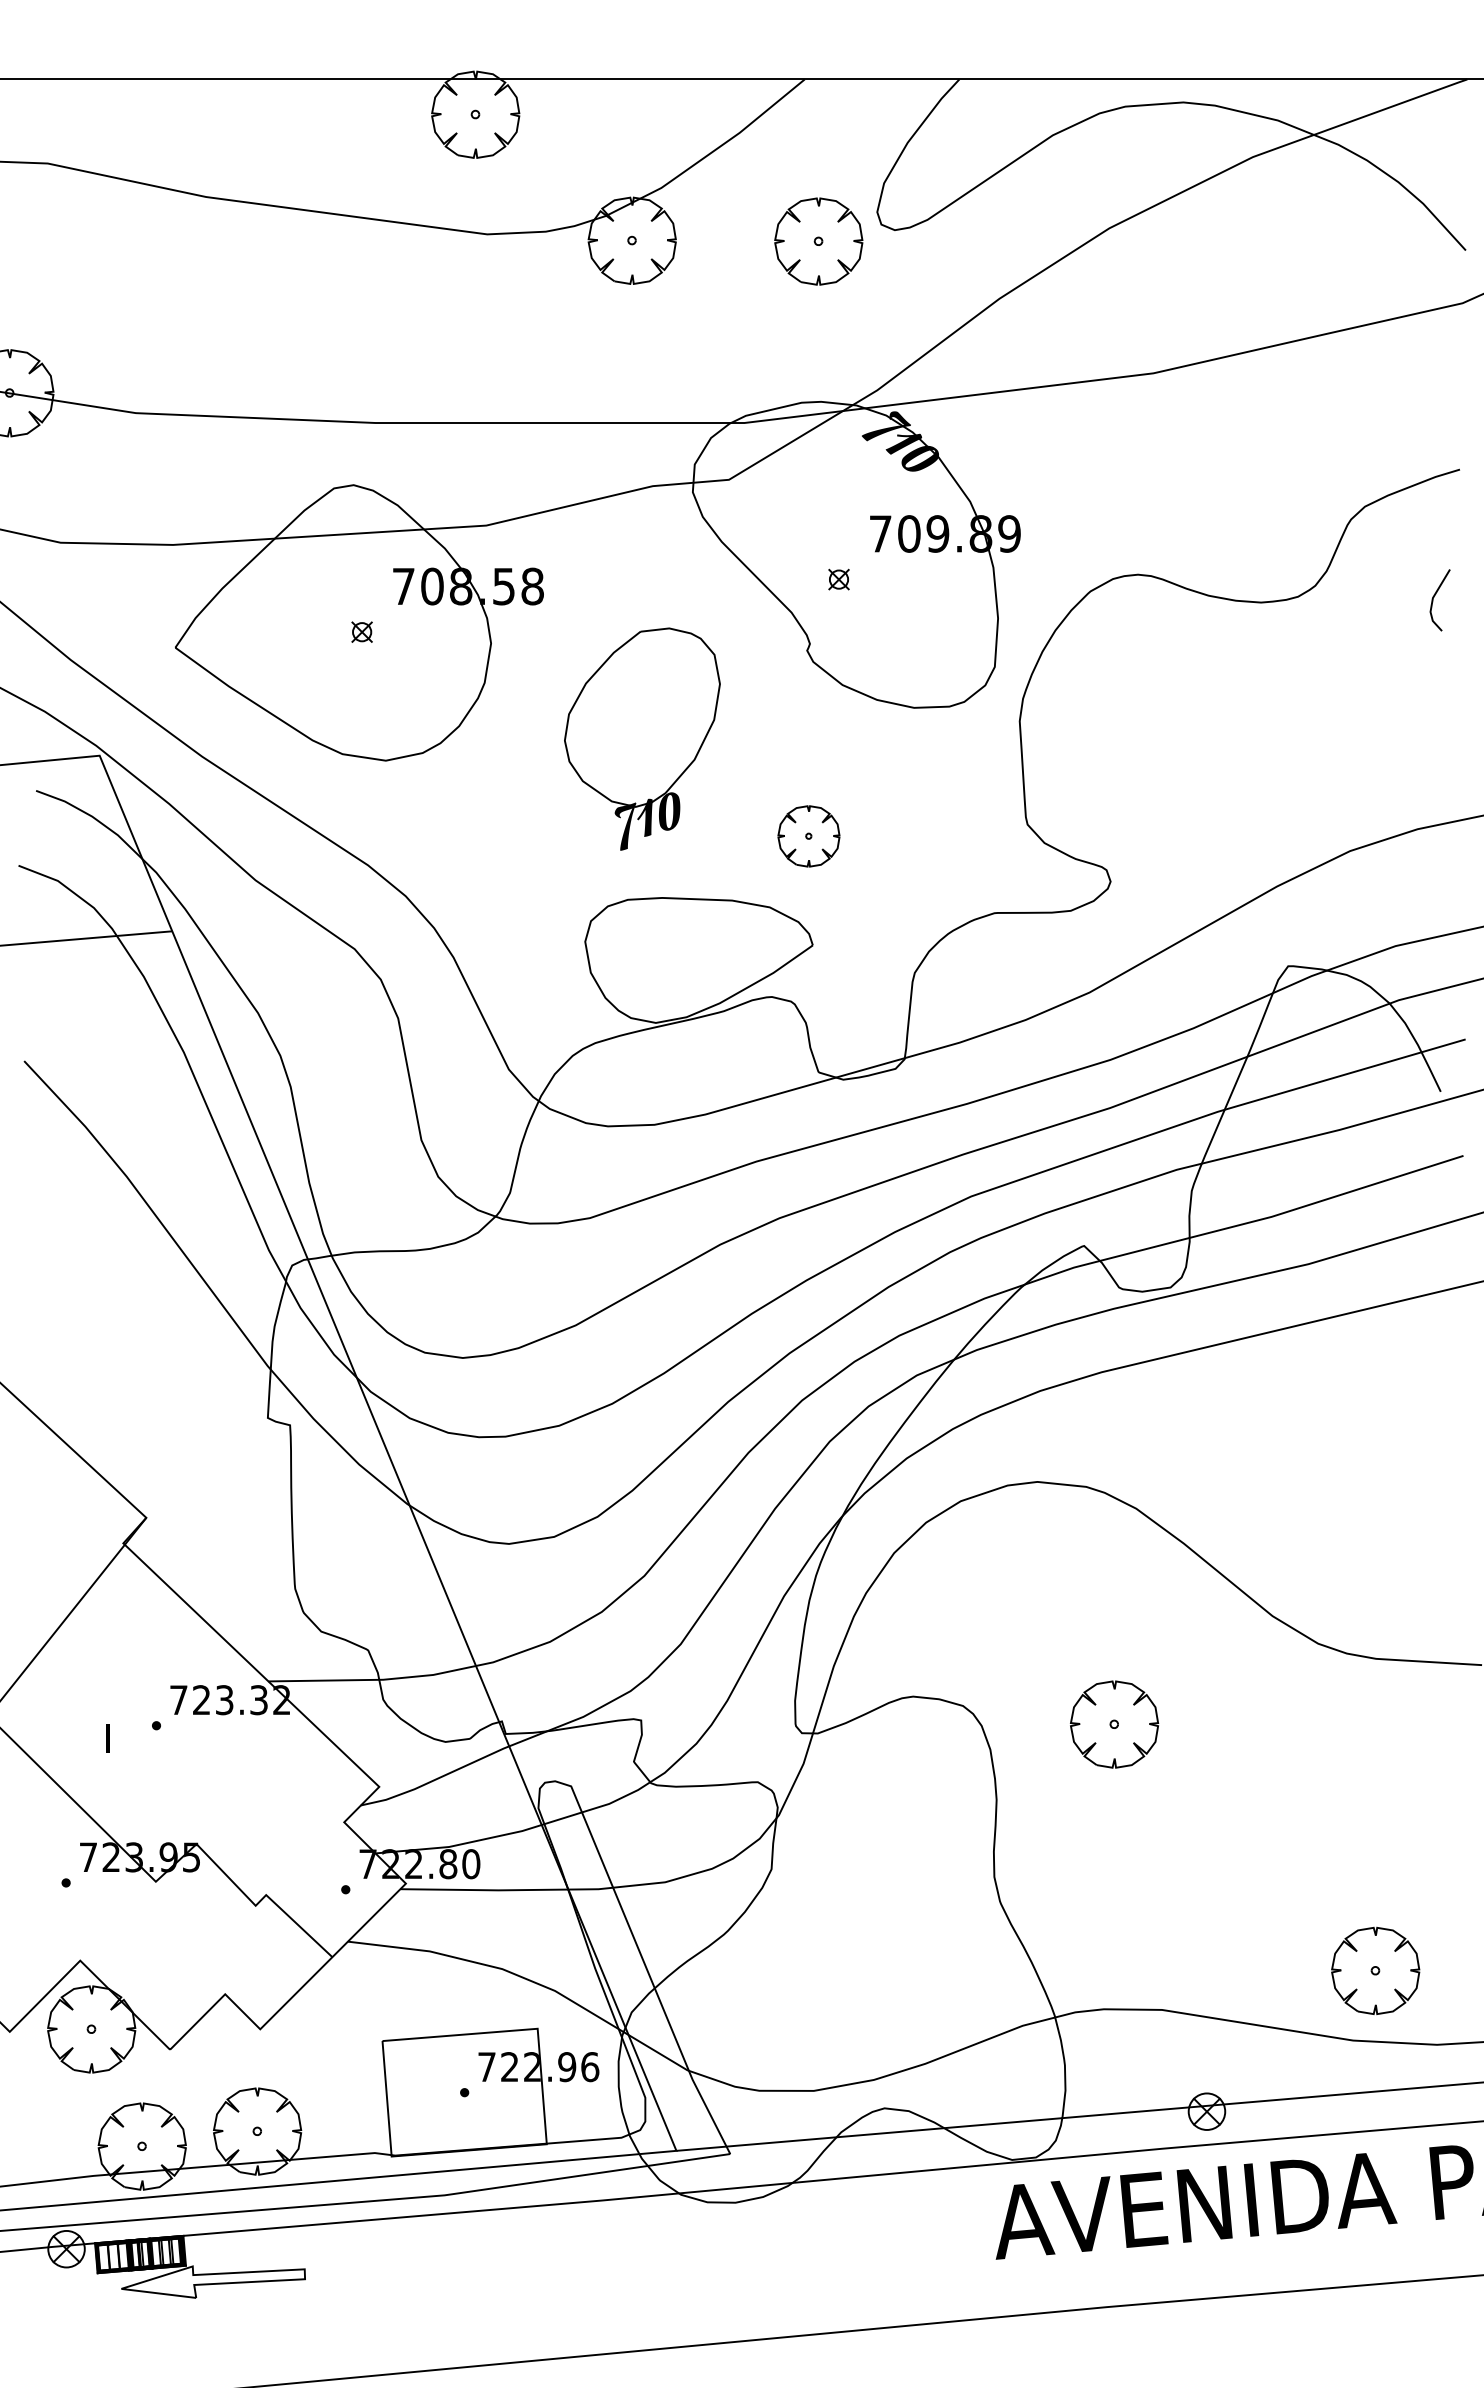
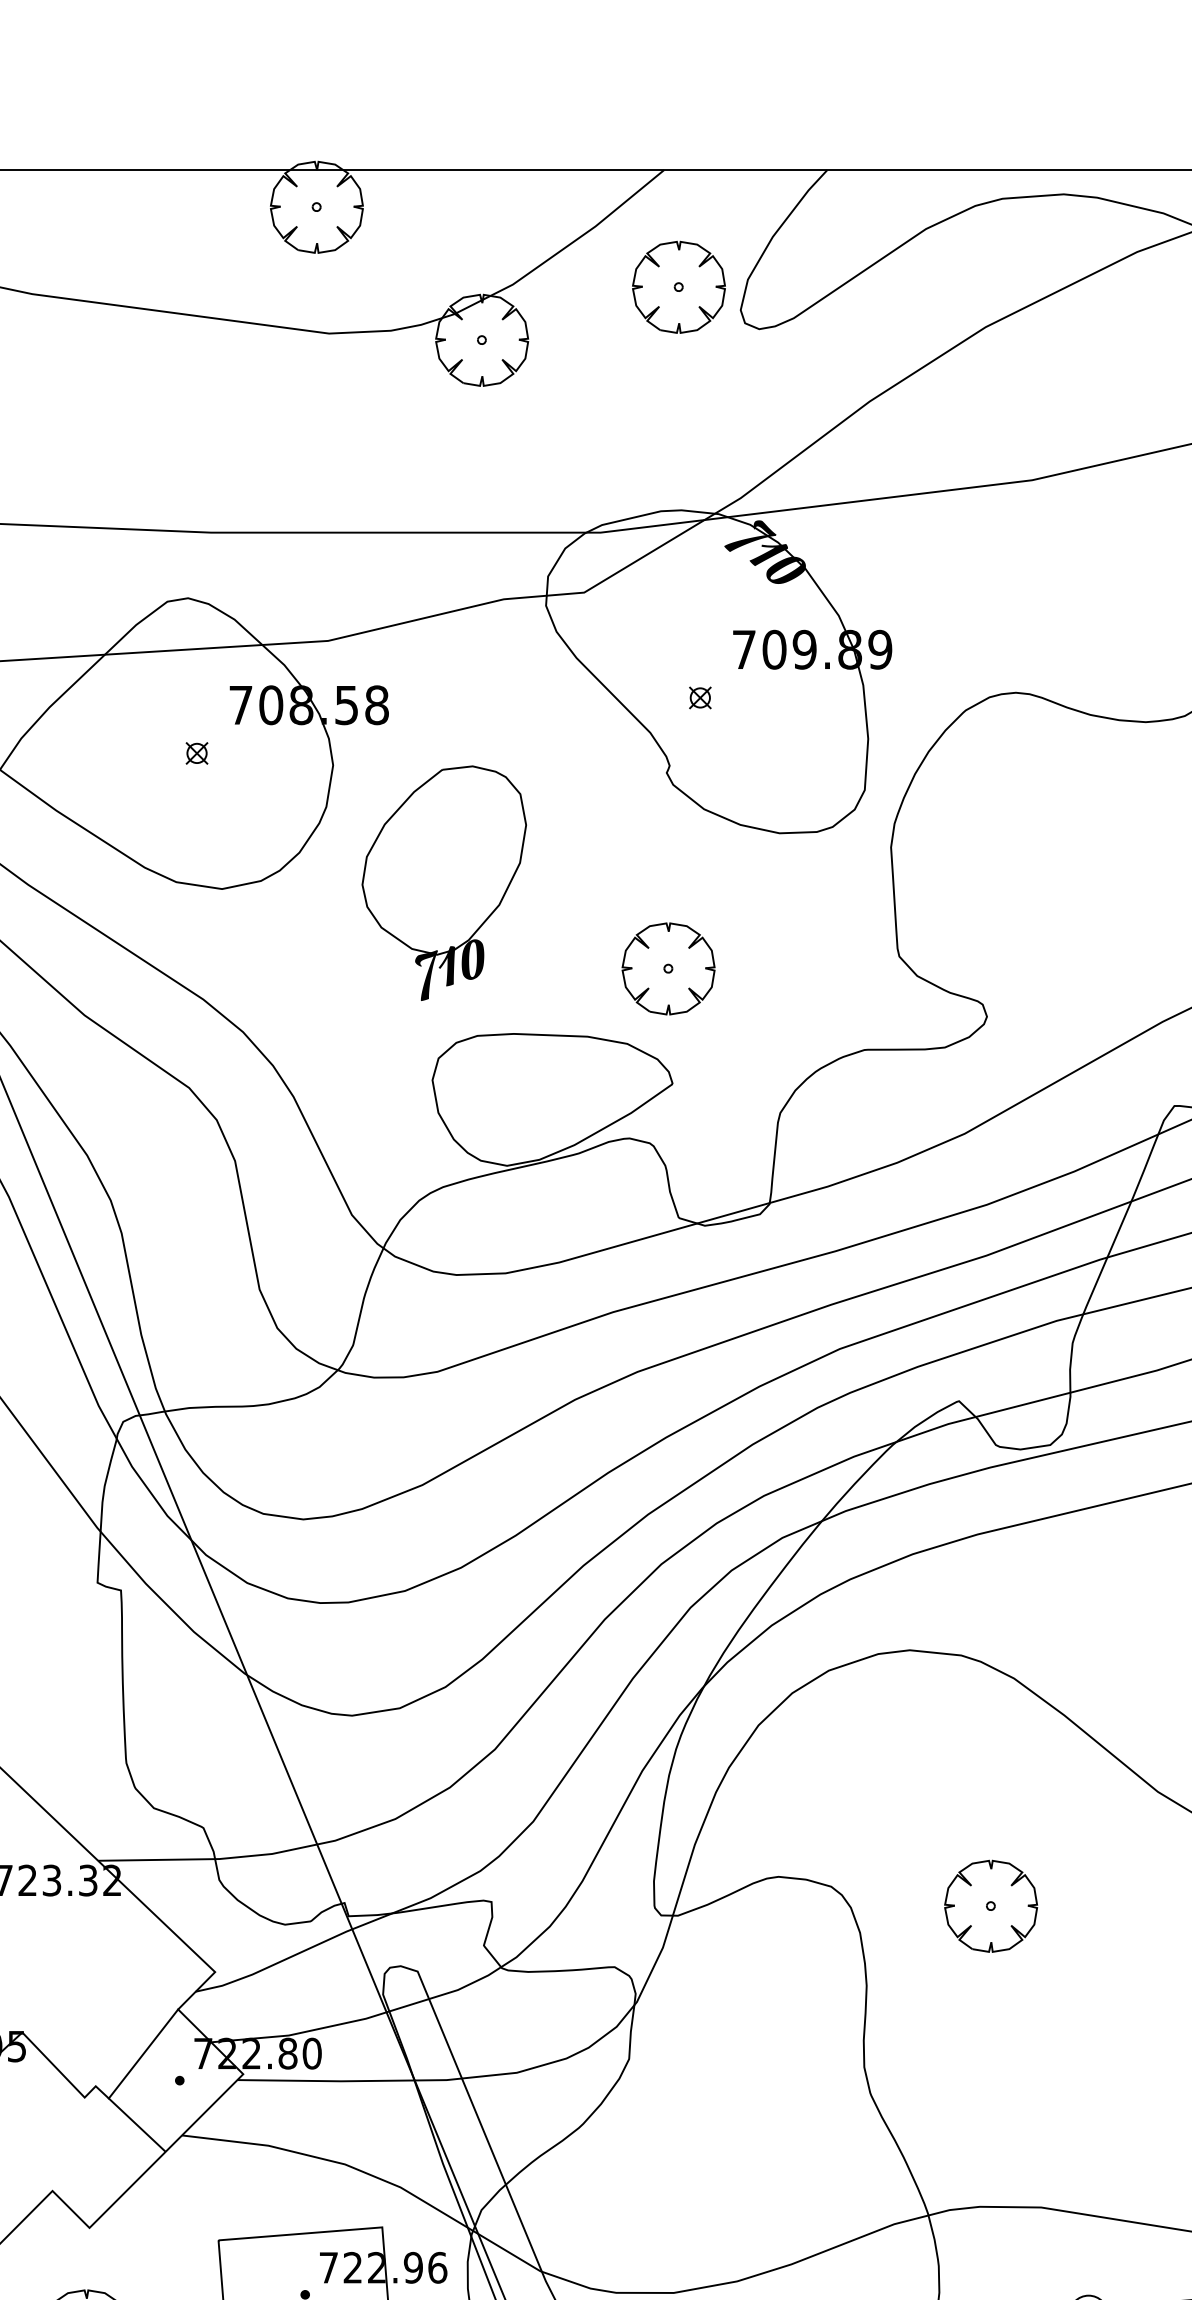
part: (818, 241) -> (678, 287), moved
part: (642, 738) -> (444, 882), moved
part: (808, 836) -> (668, 969), size x1.43
line: (311, 1864) -> (143, 2054), added

